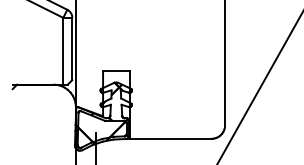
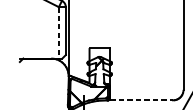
line: (63, 51) -> (59, 33), solid -> dashed
line: (170, 138) -> (141, 100), solid -> dashed

